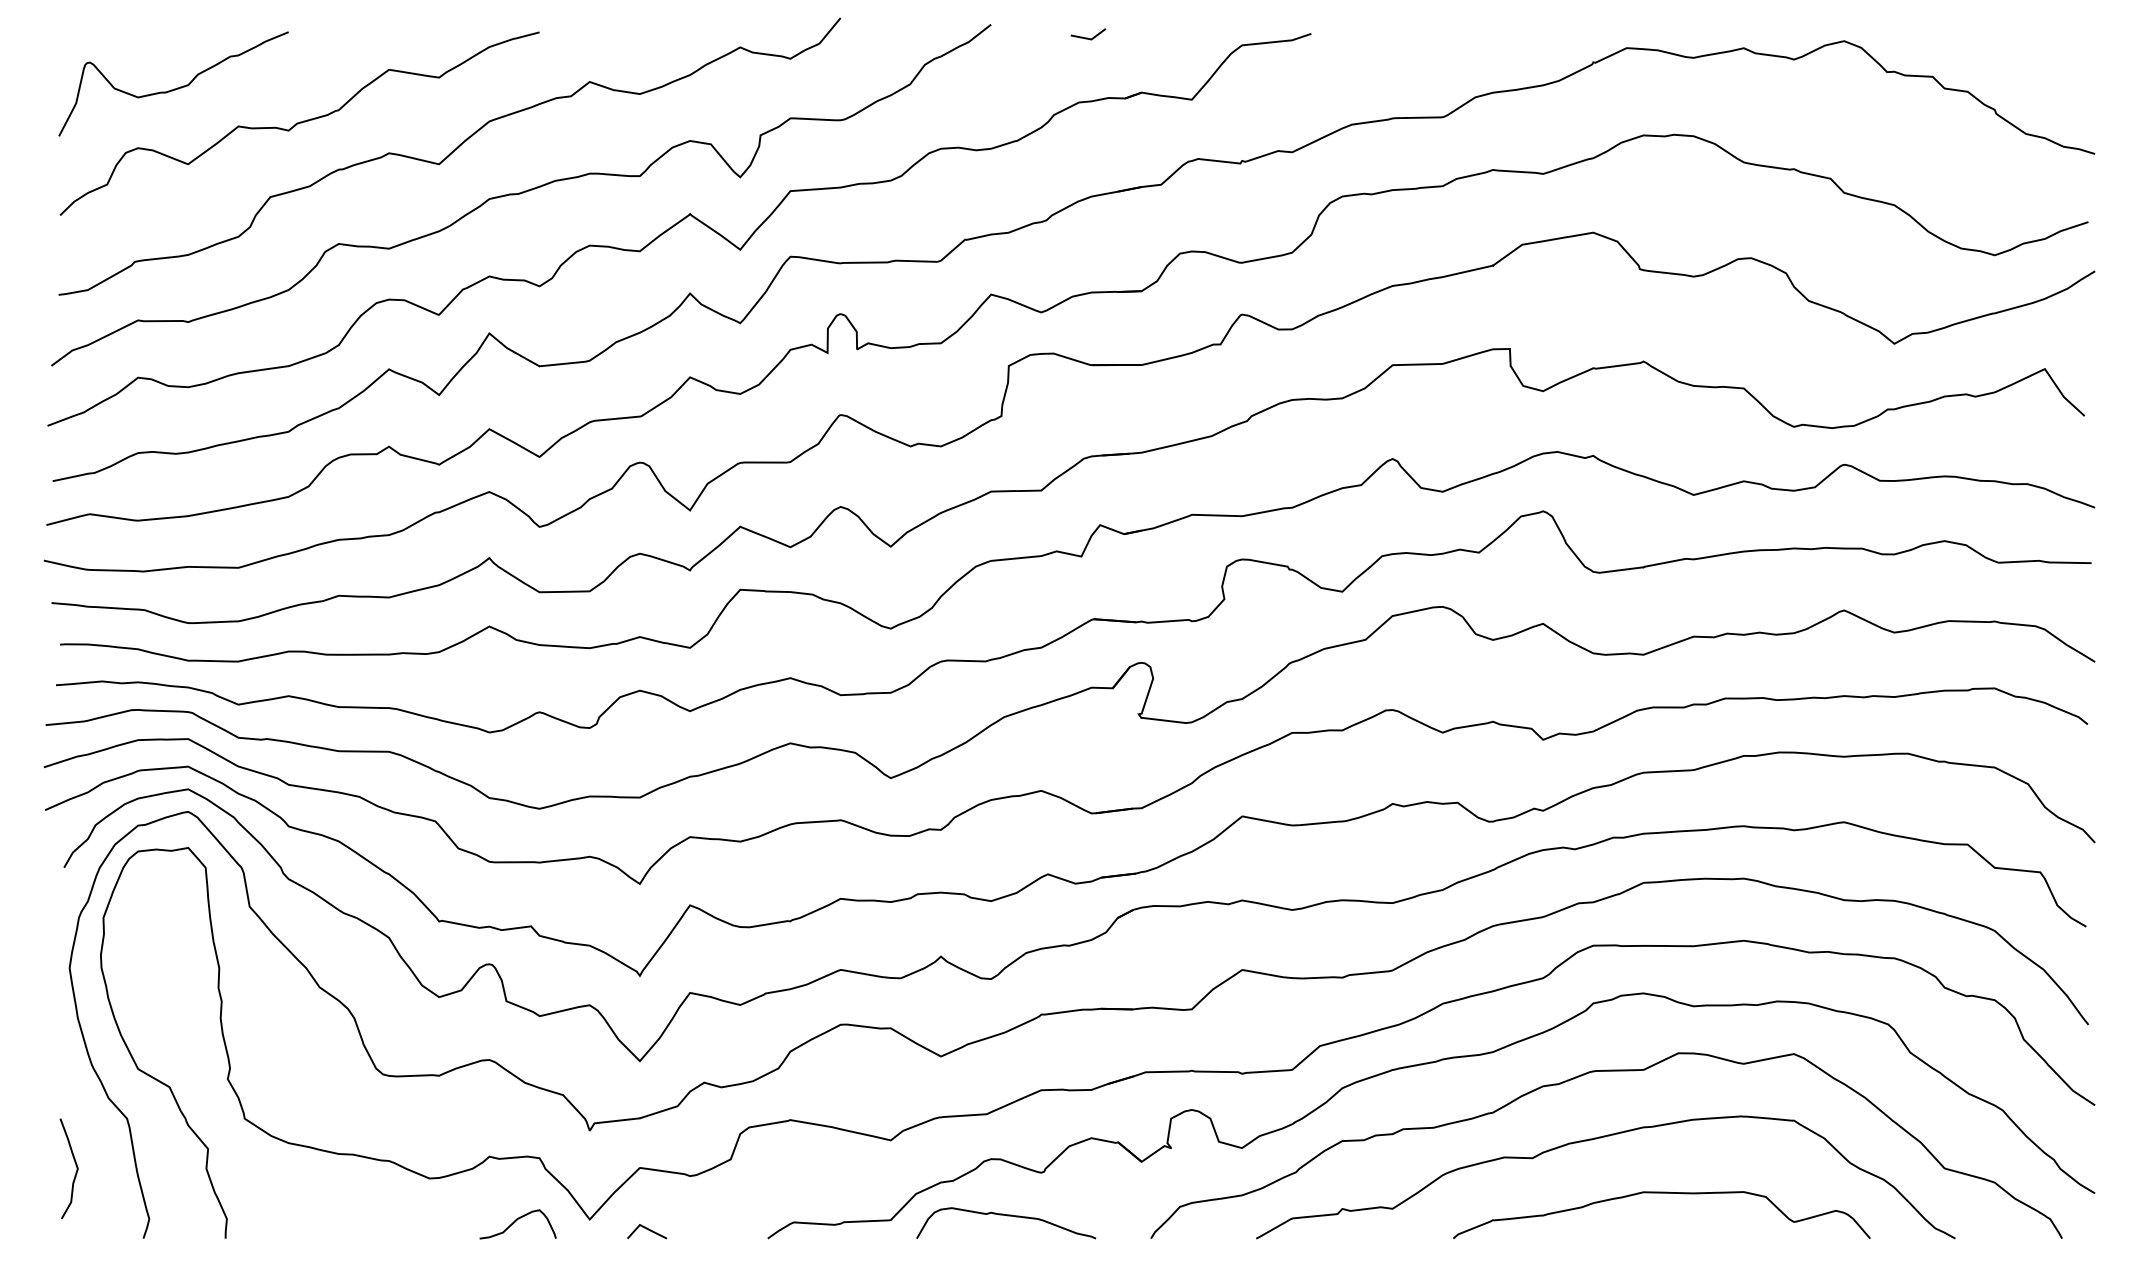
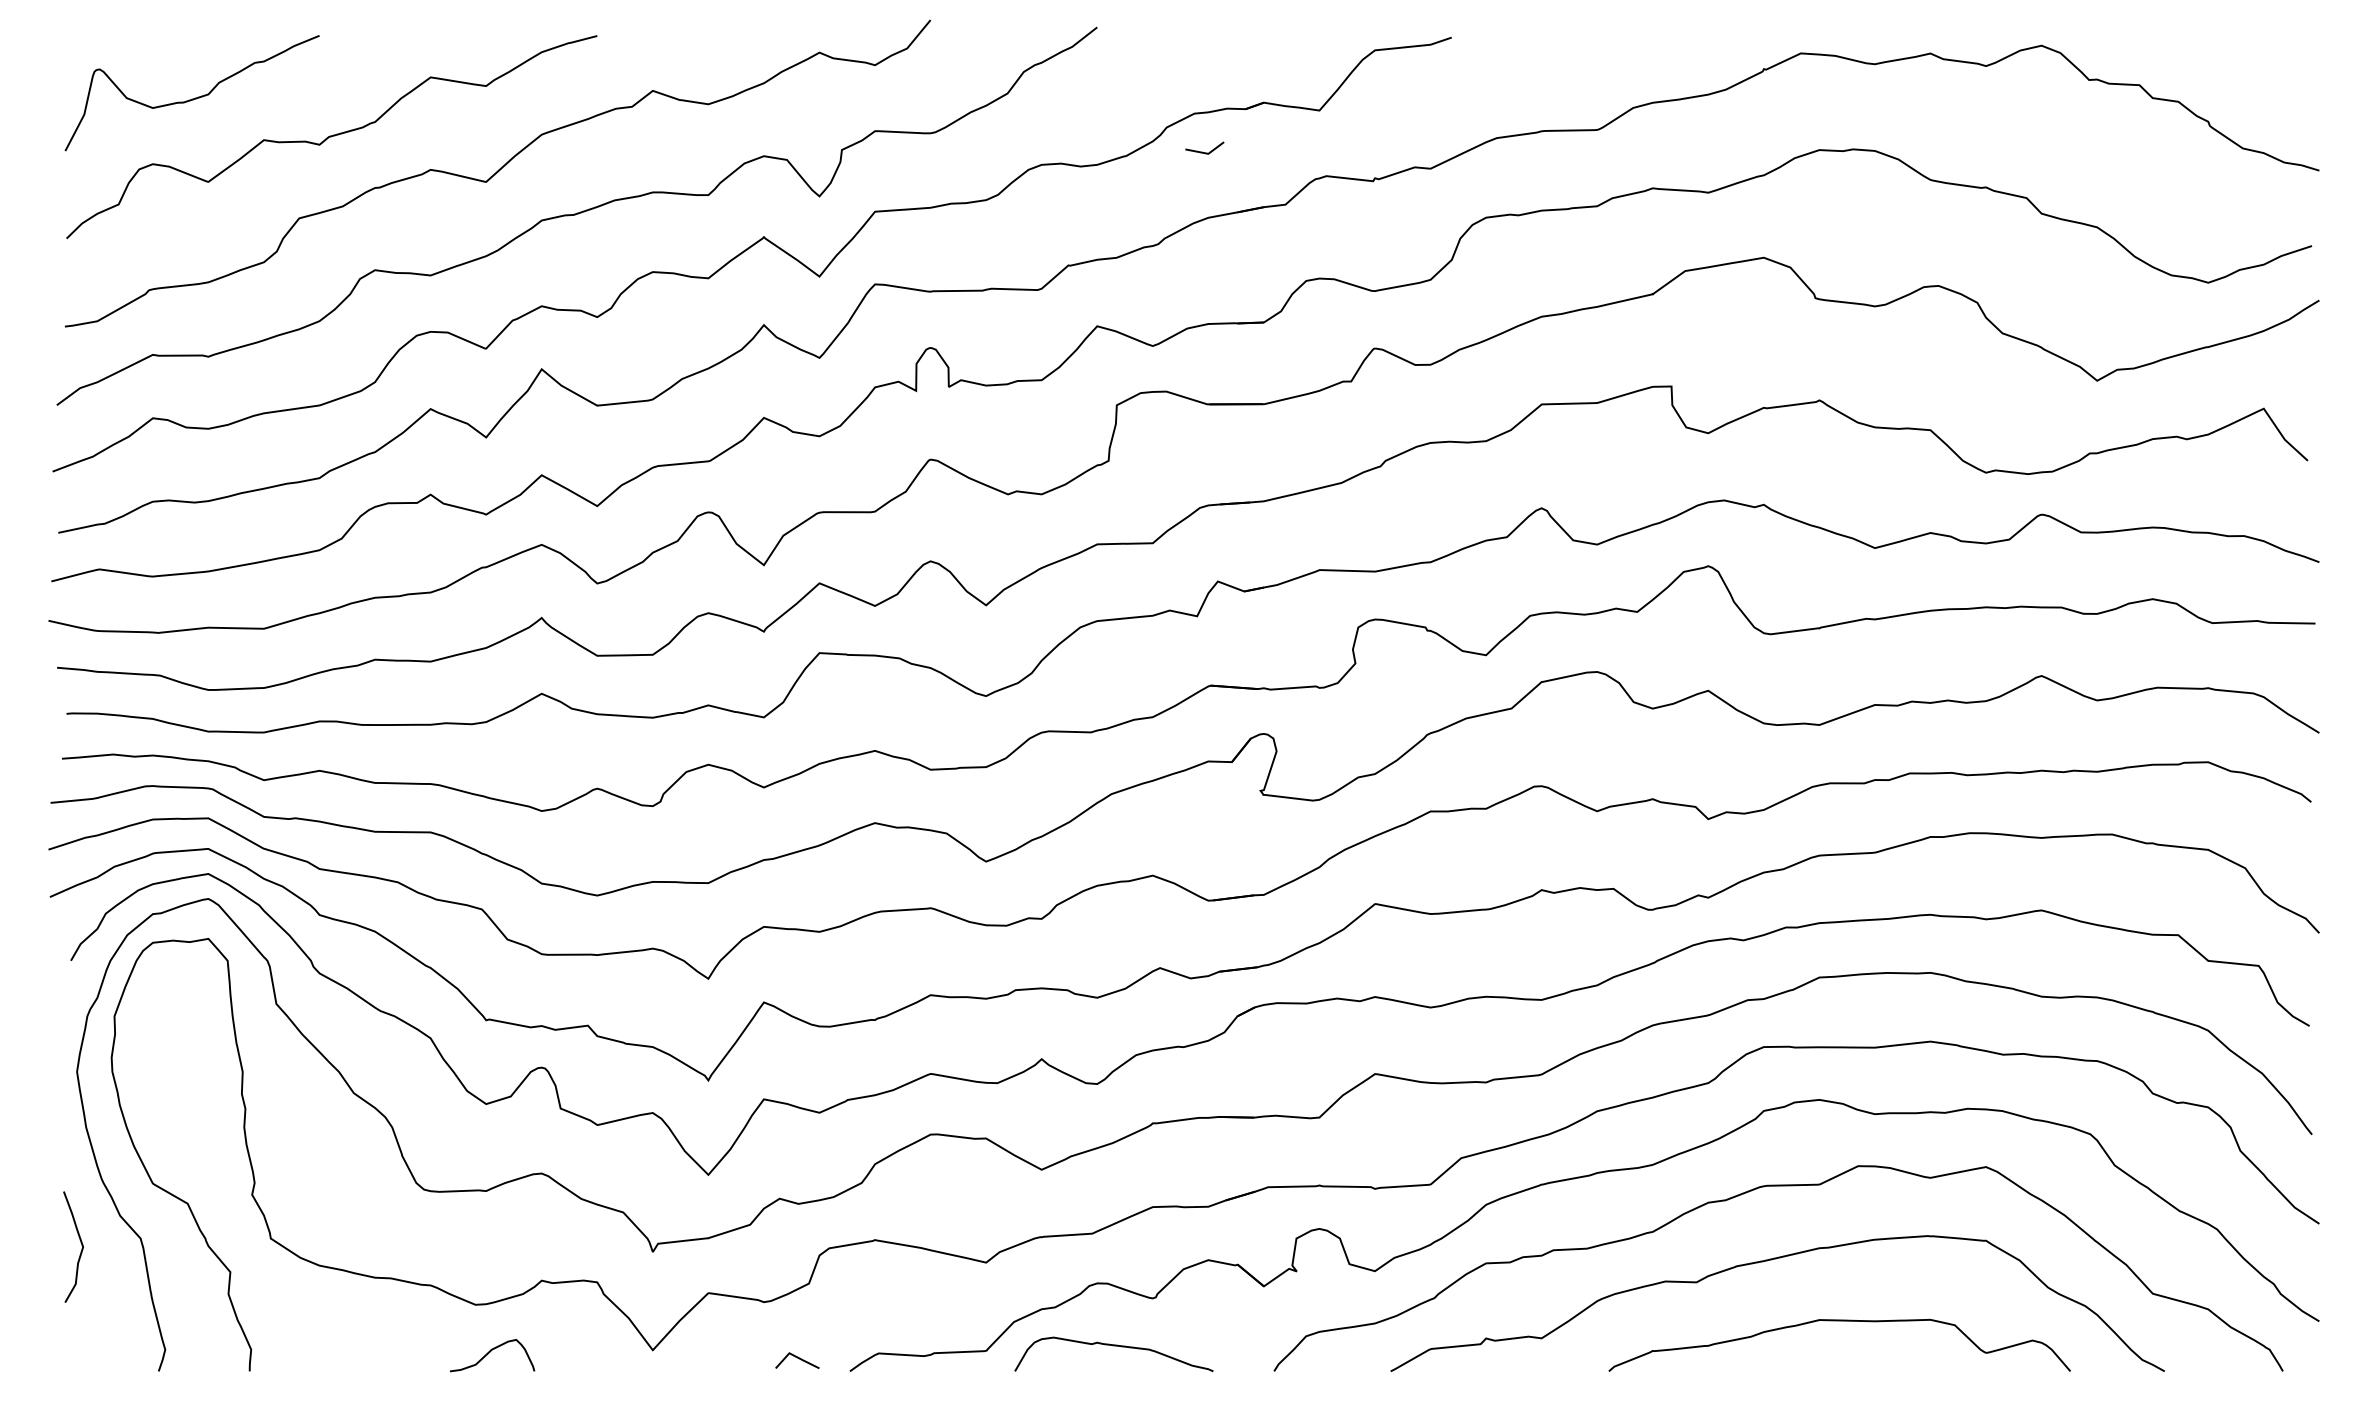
line: (1086, 37) -> (1202, 151), moved
curve: (75, 1164) -> (80, 1242), moved
curve: (516, 1221) -> (490, 1352), moved
line: (647, 1229) -> (797, 1358), moved

